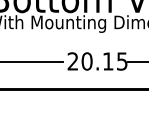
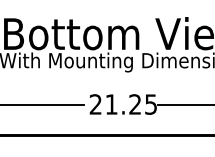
text: (96, 61) -> (122, 104), 20.15 -> 21.25

